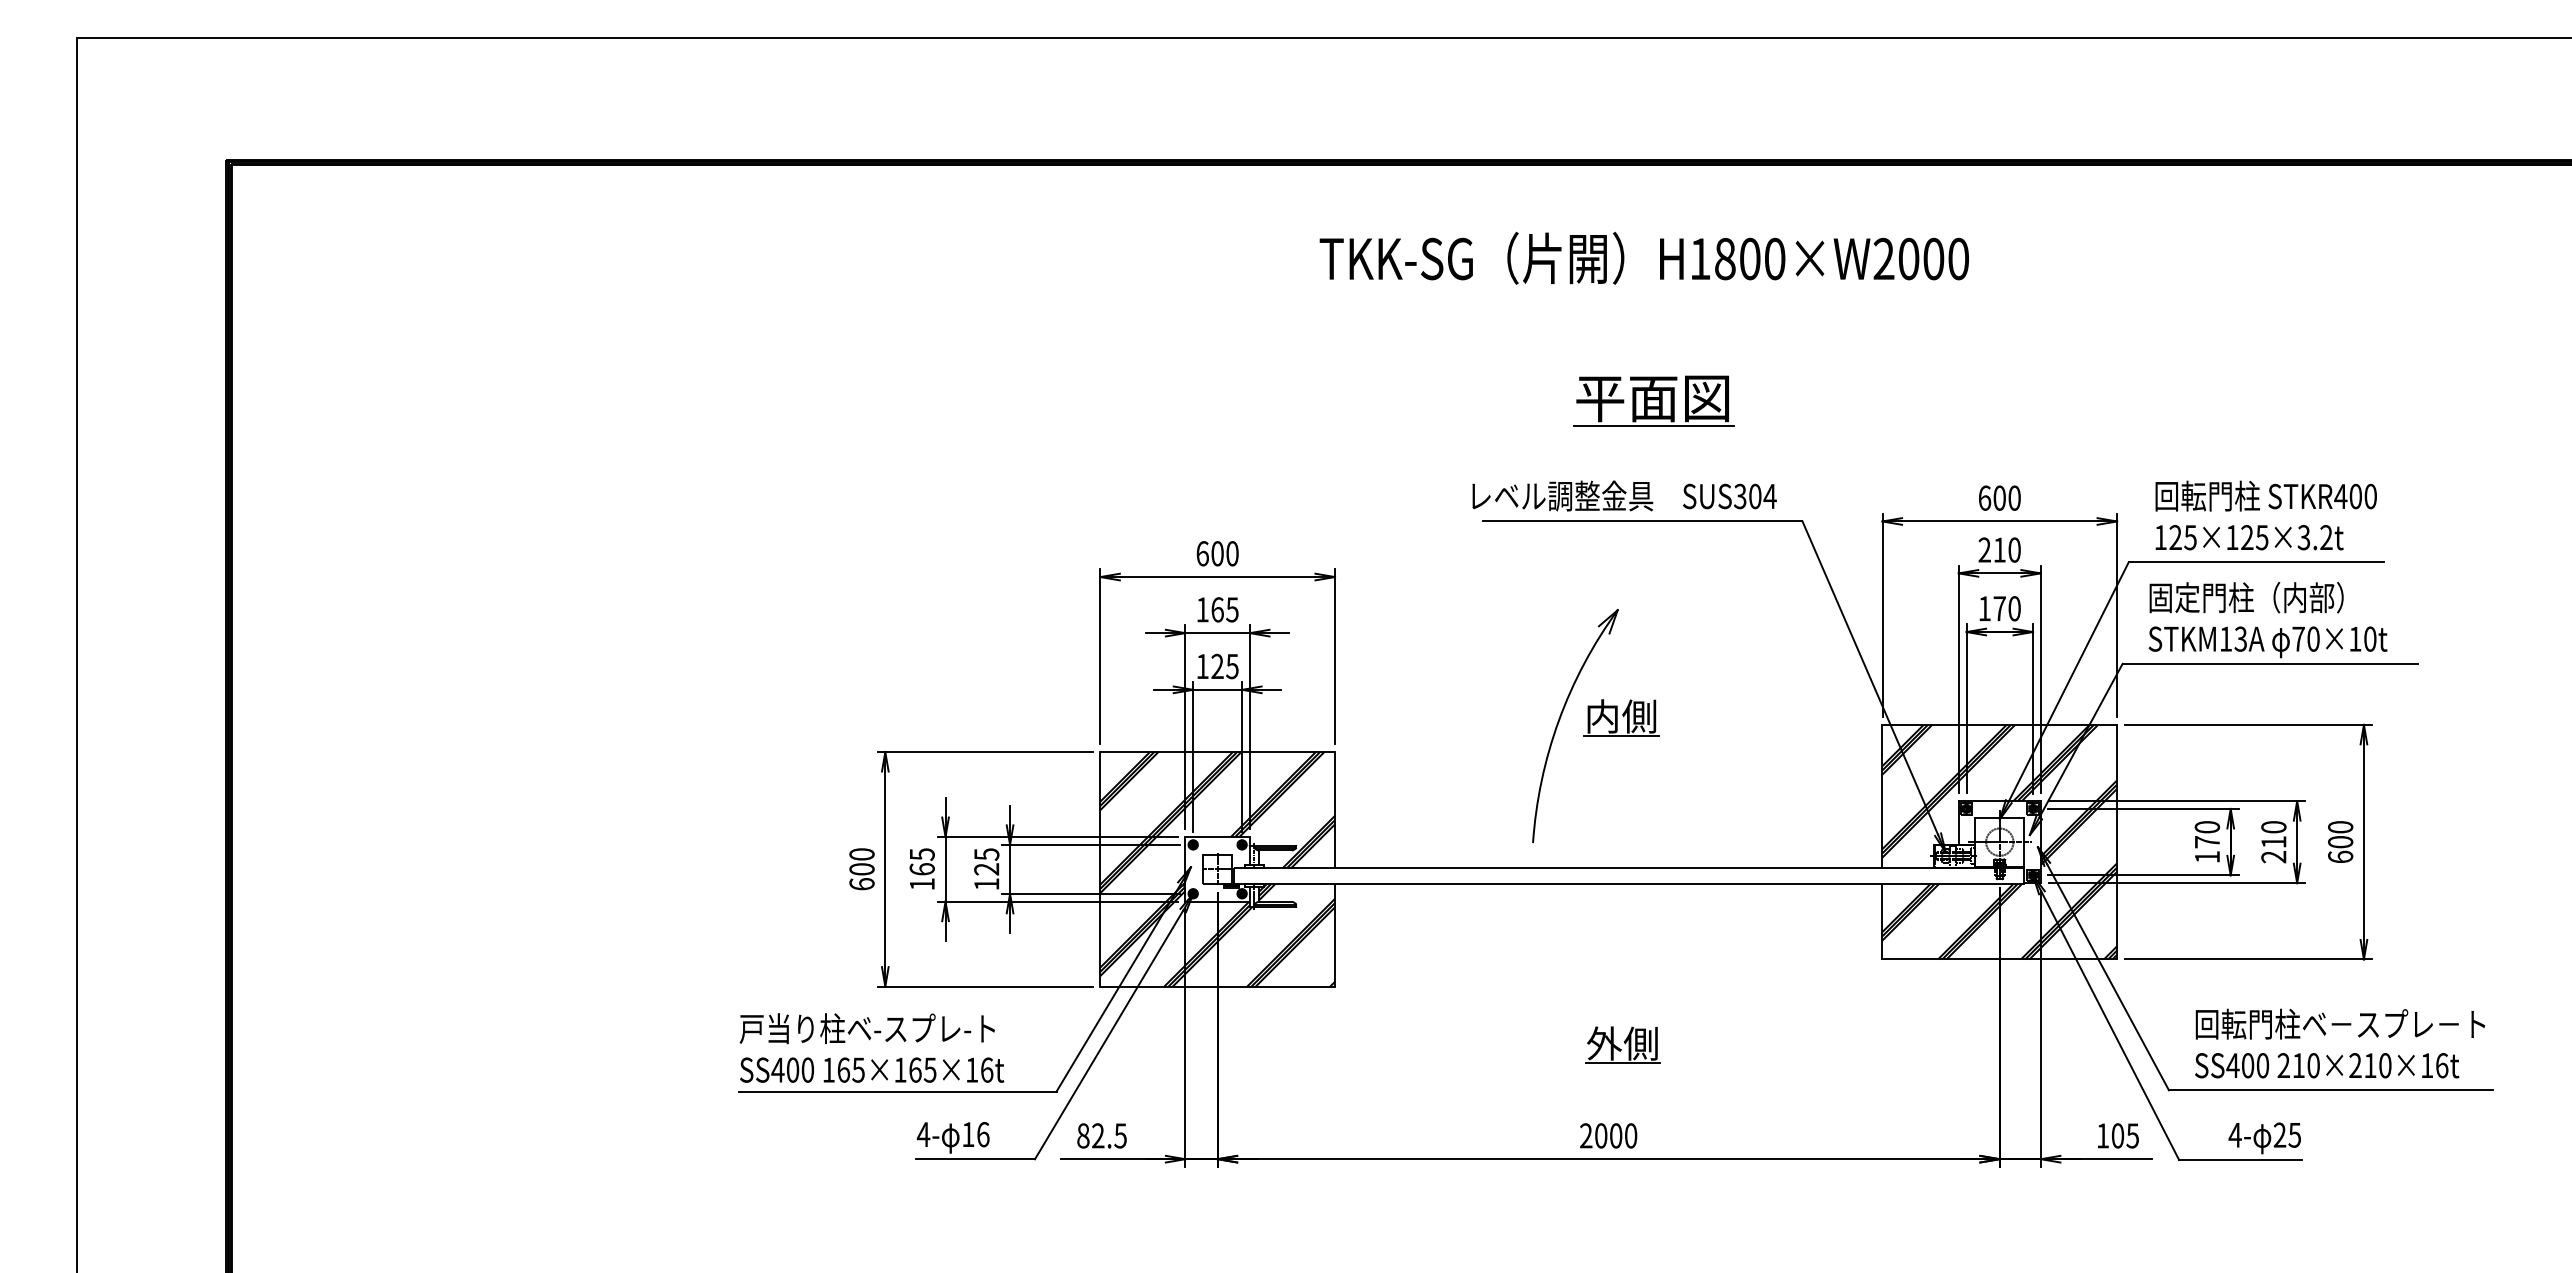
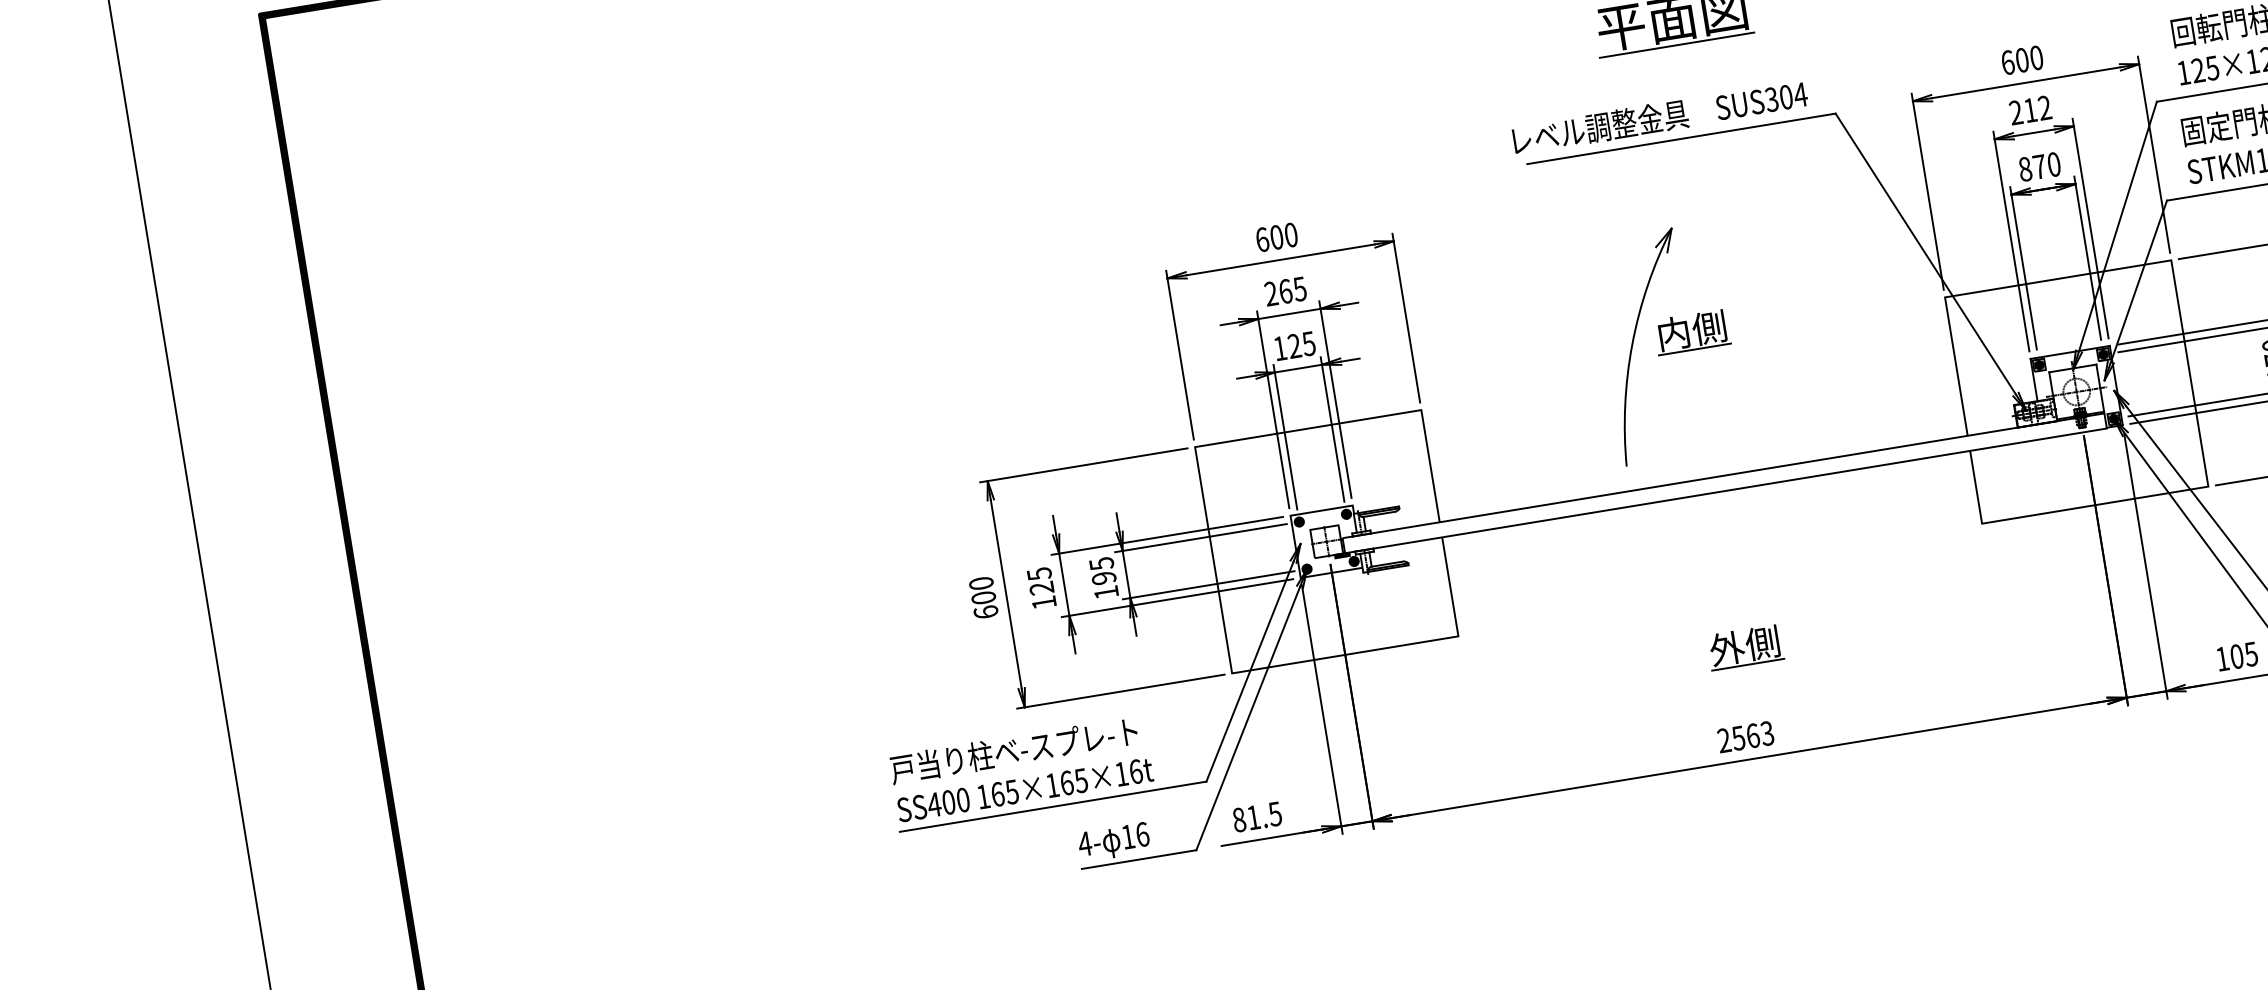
text: (2014, 549) -> (2044, 107), 210 -> 212
text: (1984, 608) -> (2025, 169), 170 -> 870
text: (1202, 609) -> (1271, 293), 165 -> 265
hatch: (1999, 841) -> (2076, 391), removed
text: (921, 869) -> (1041, 588), 165 -> 125
text: (986, 869) -> (1103, 578), 125 -> 195
hatch: (1217, 869) -> (1326, 541), removed
text: (1098, 1135) -> (1253, 817), 82.5 -> 81.5
text: (1615, 1135) -> (1752, 735), 2000 -> 2563

